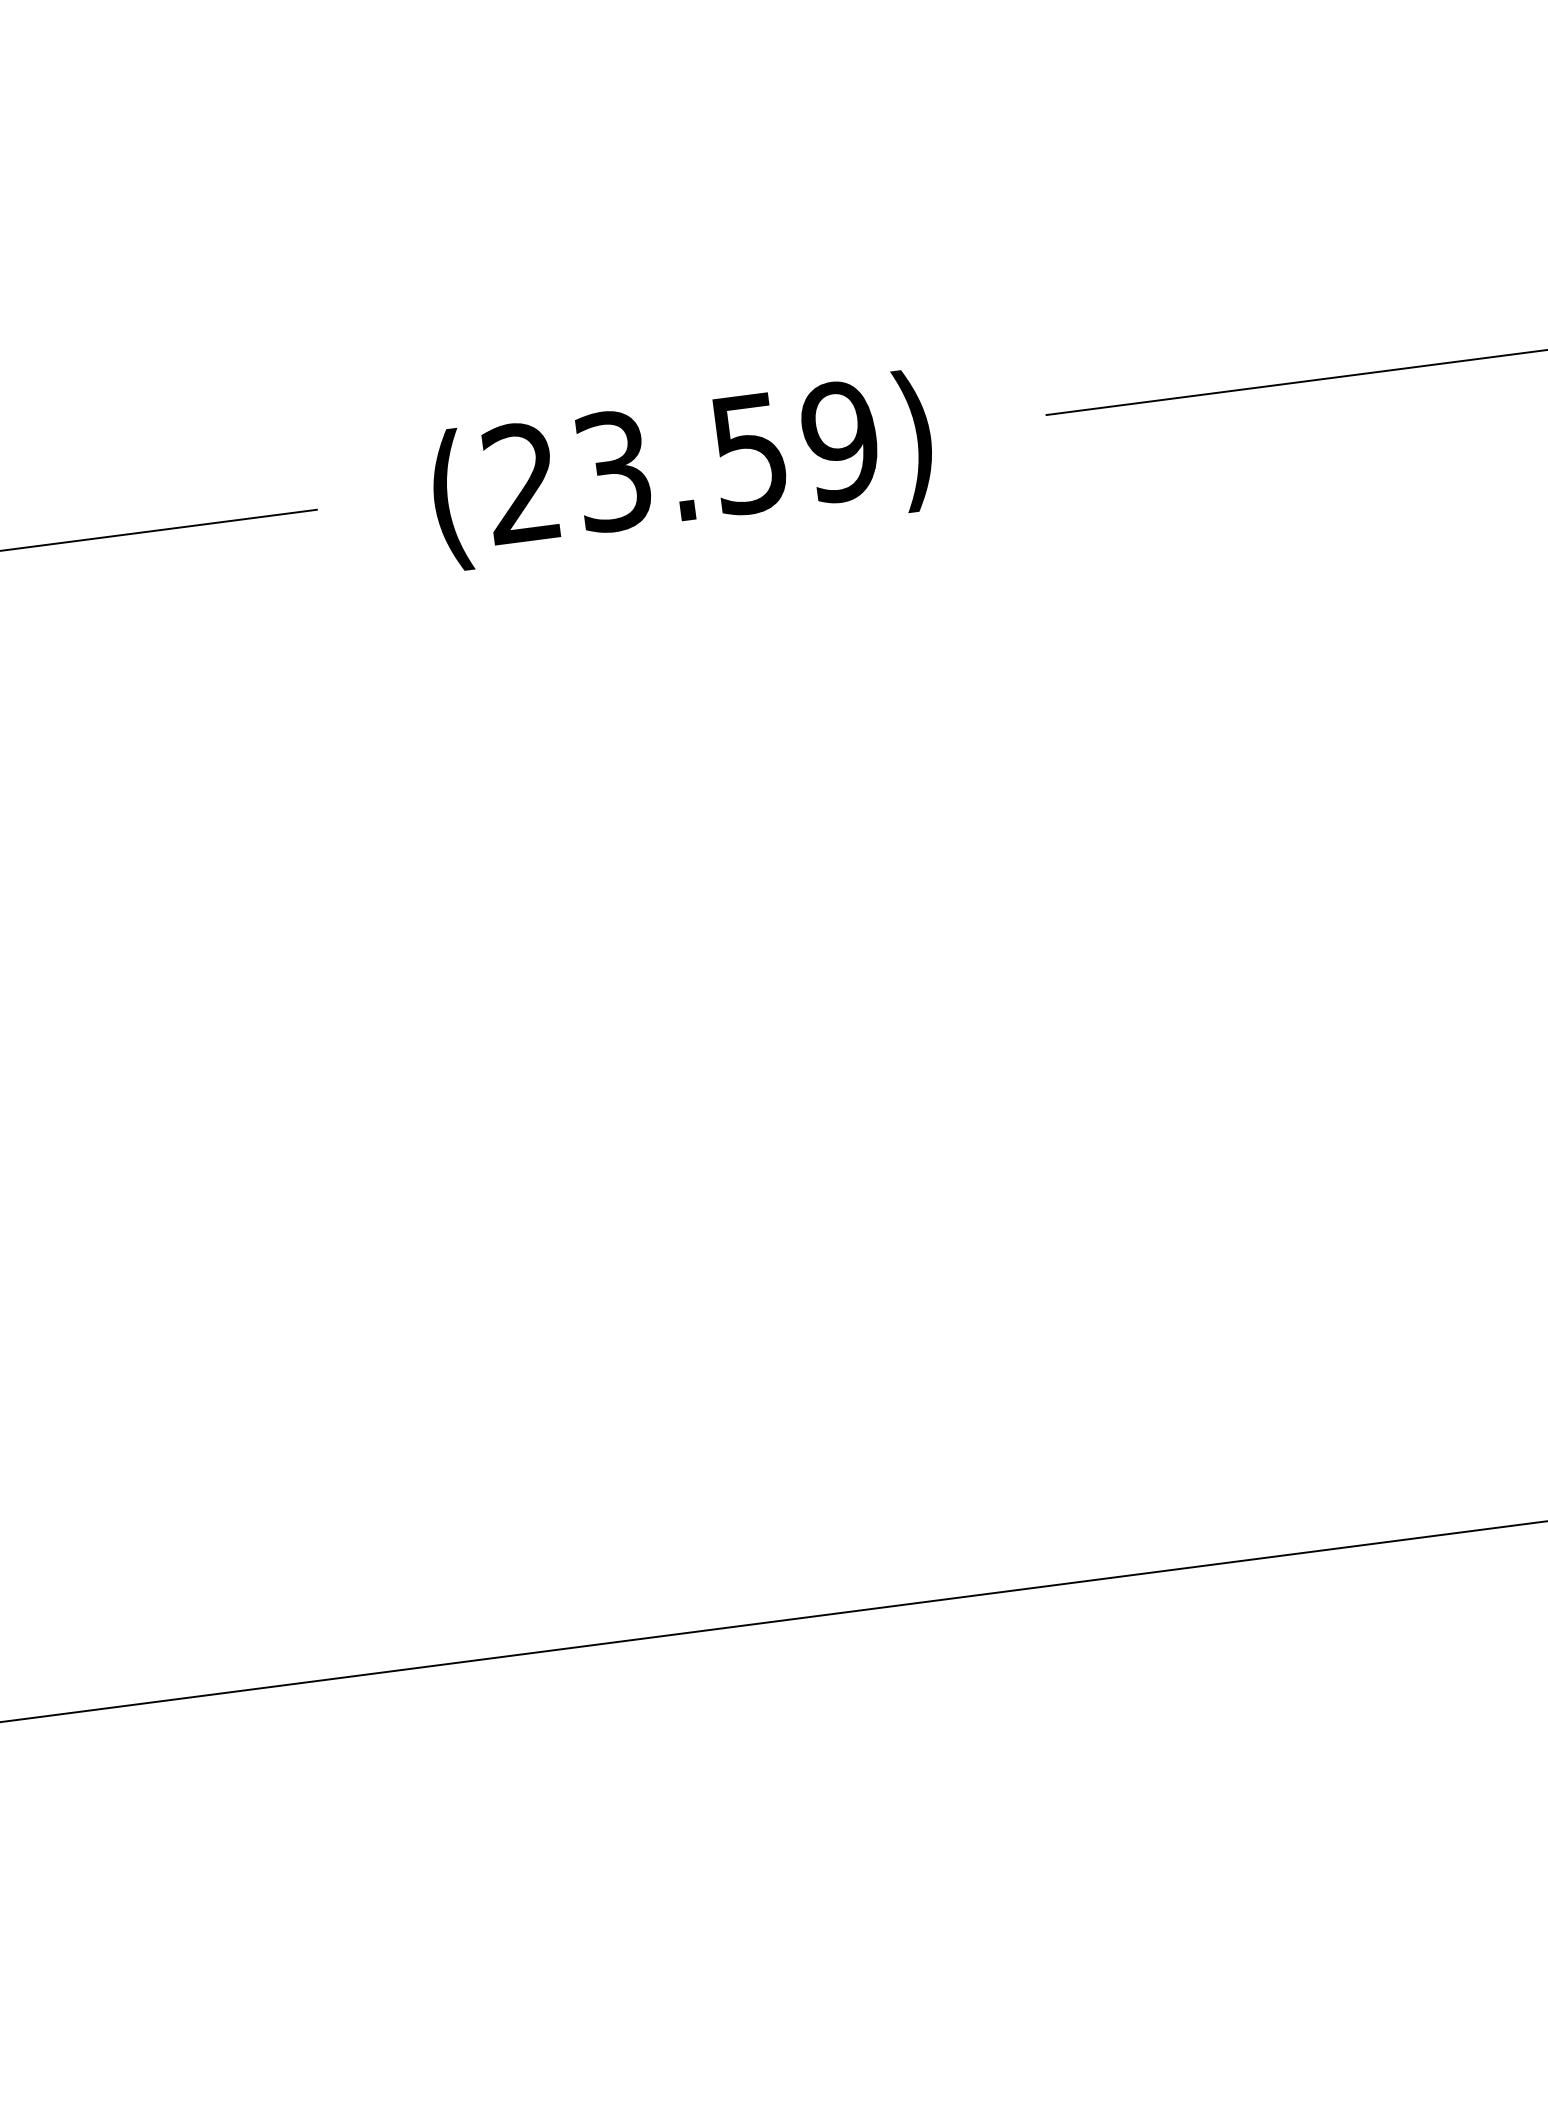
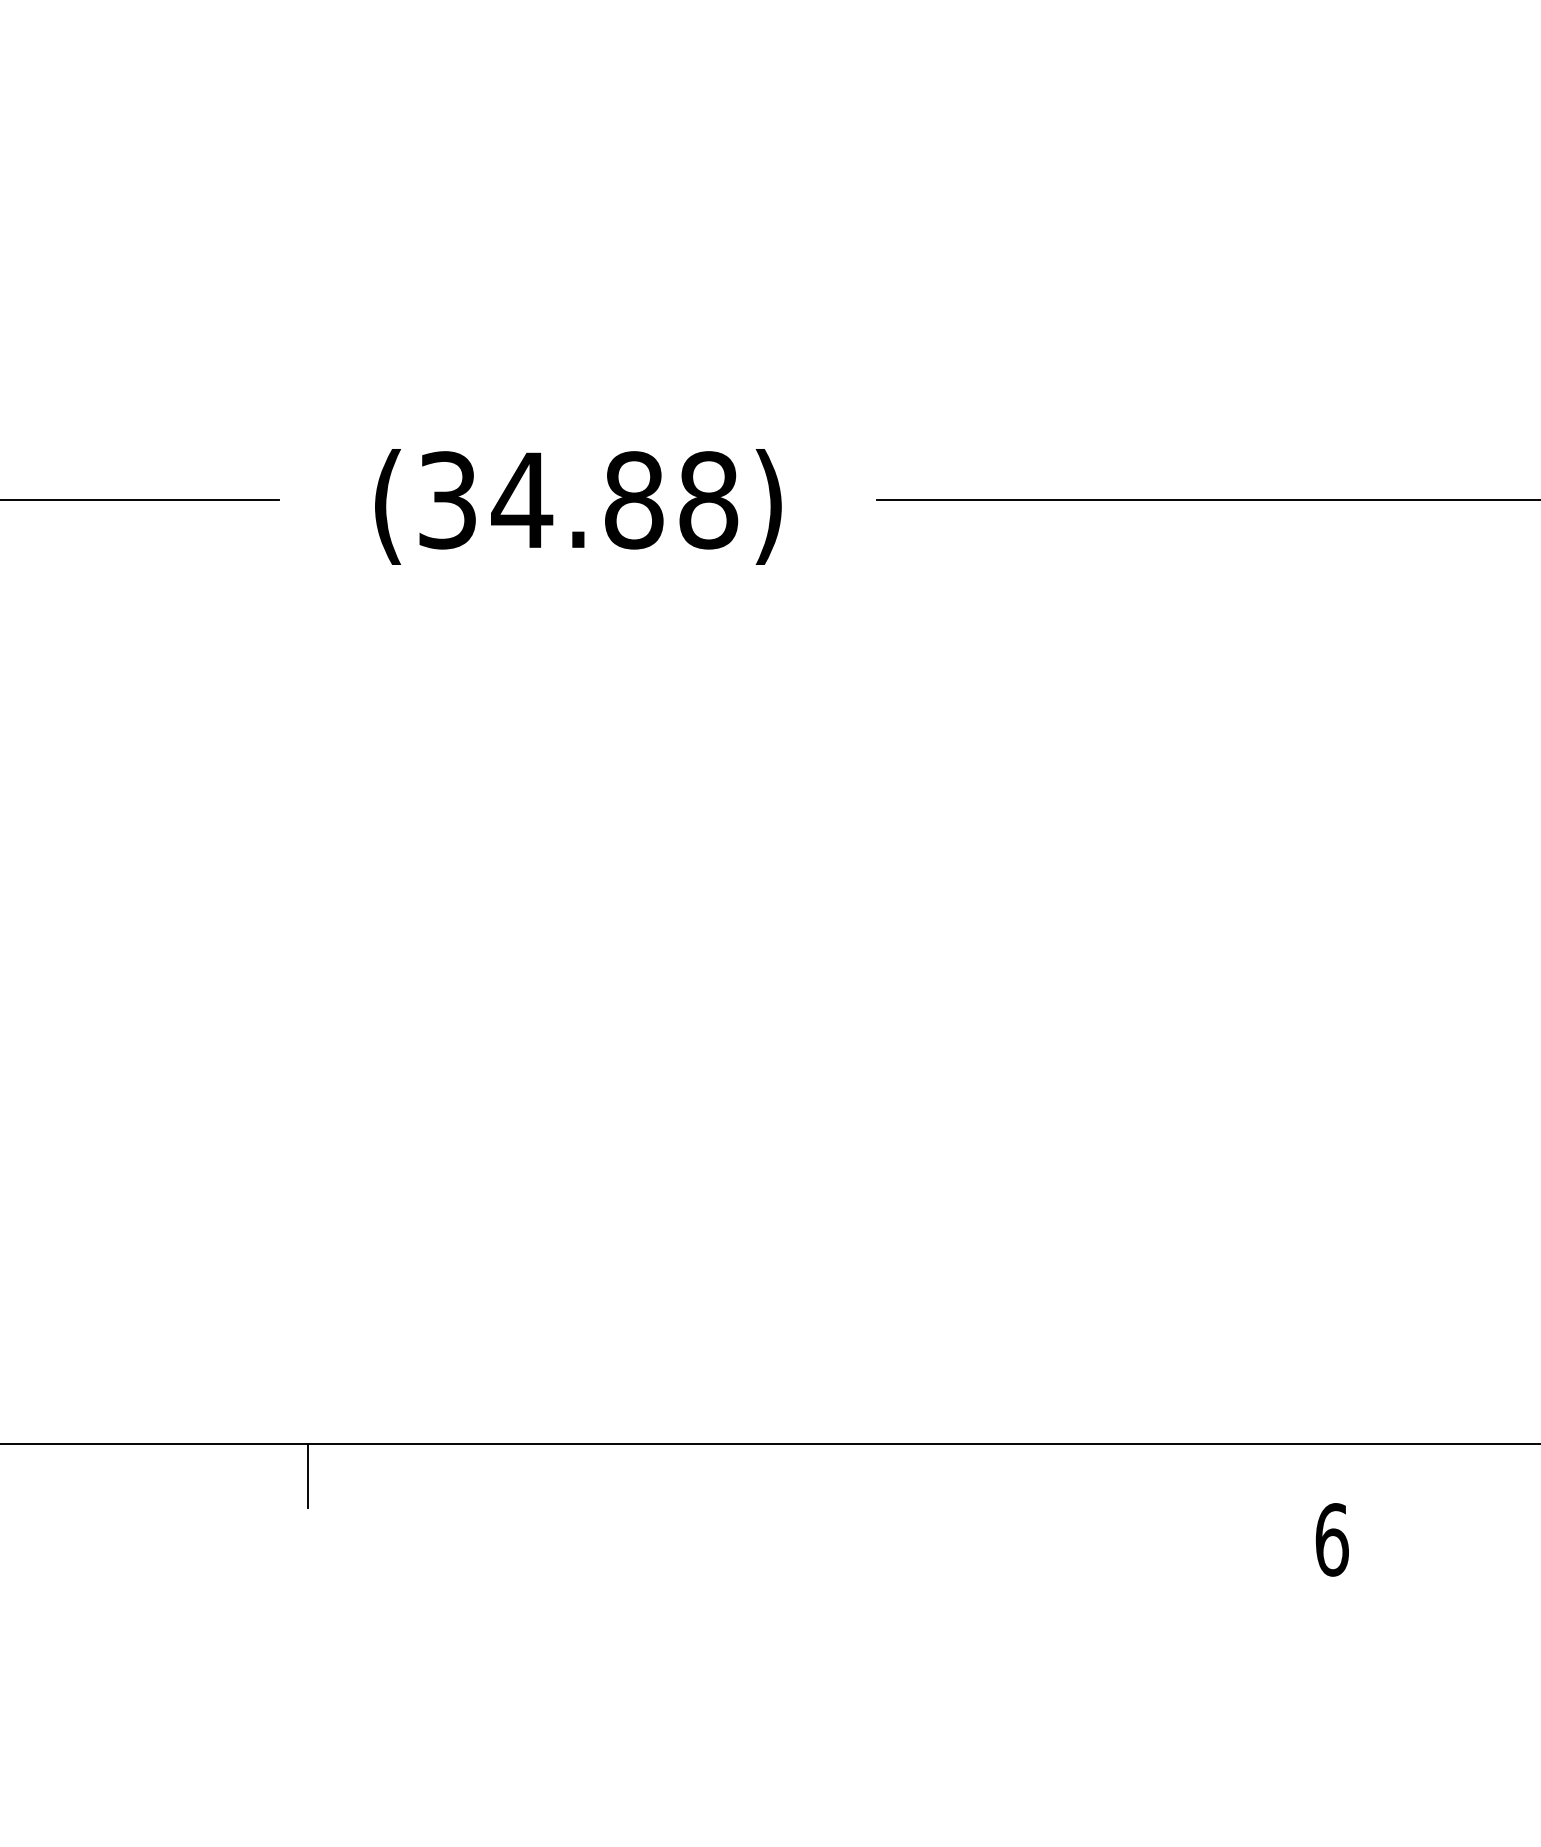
text: (681, 462) -> (578, 500), (23.59) -> (34.88)
line: (505, 1695) -> (307, 1475), added

